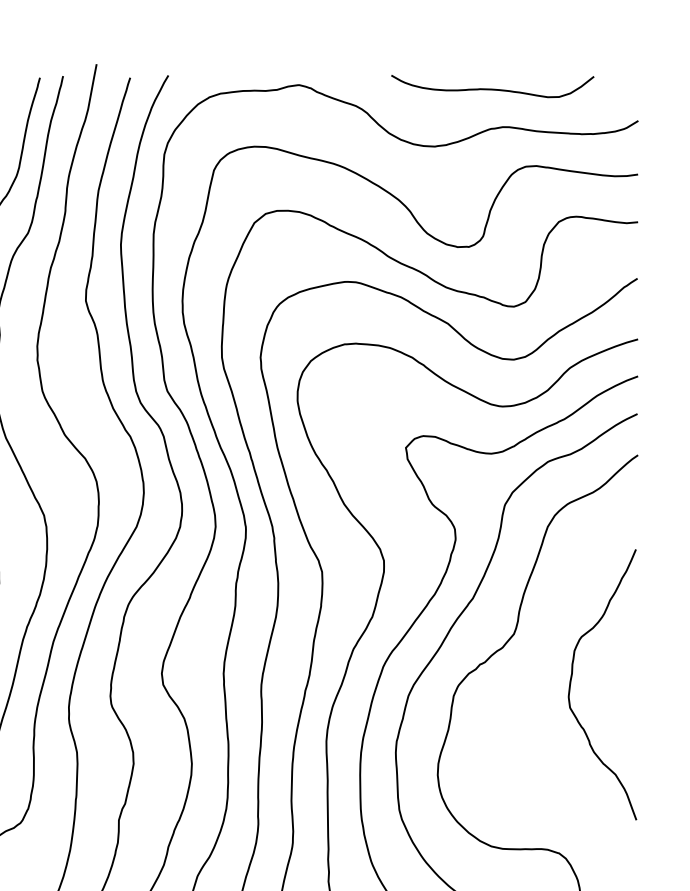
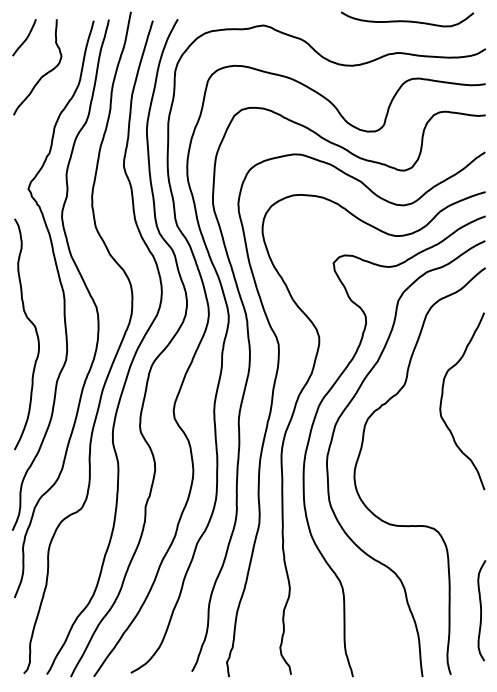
curve: (492, 88) -> (407, 20), moved
curve: (572, 683) -> (442, 400), moved

